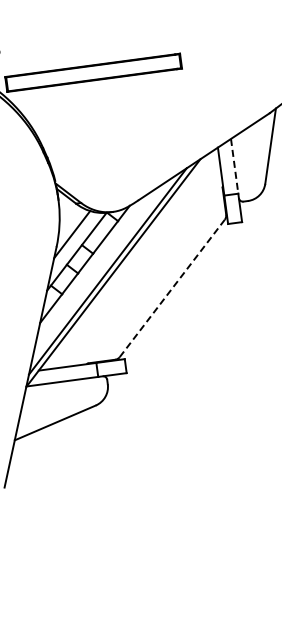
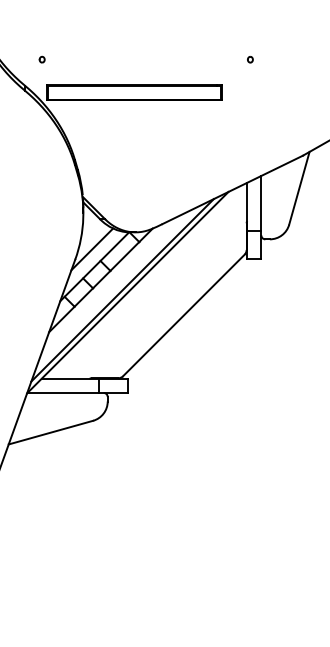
part: (204, 24) -> (250, 59), added
line: (234, 166) -> (261, 203), dashed -> solid
line: (171, 288) -> (183, 315), dashed -> solid

